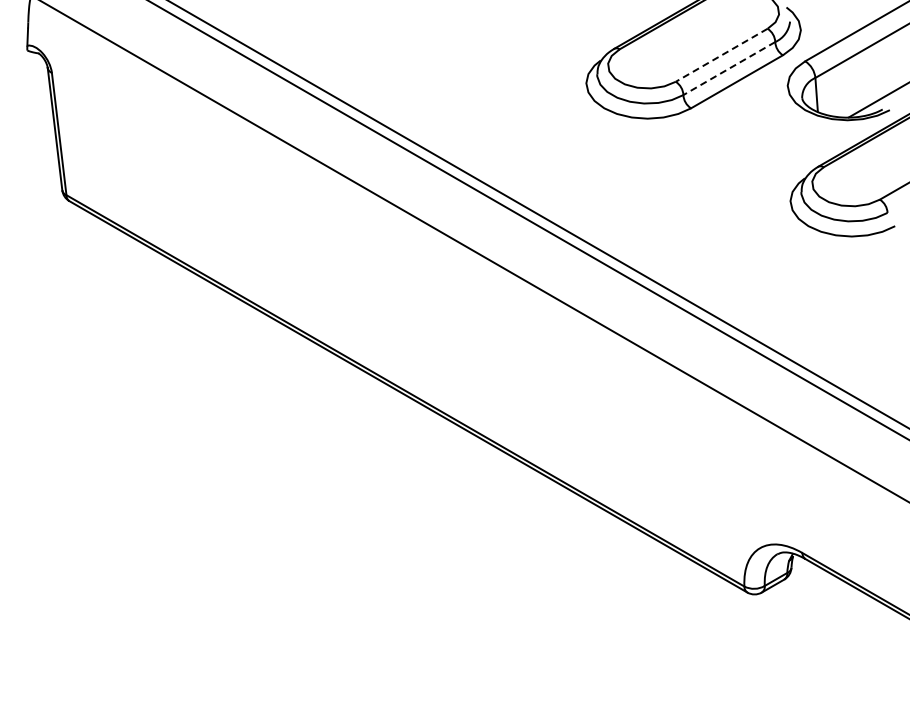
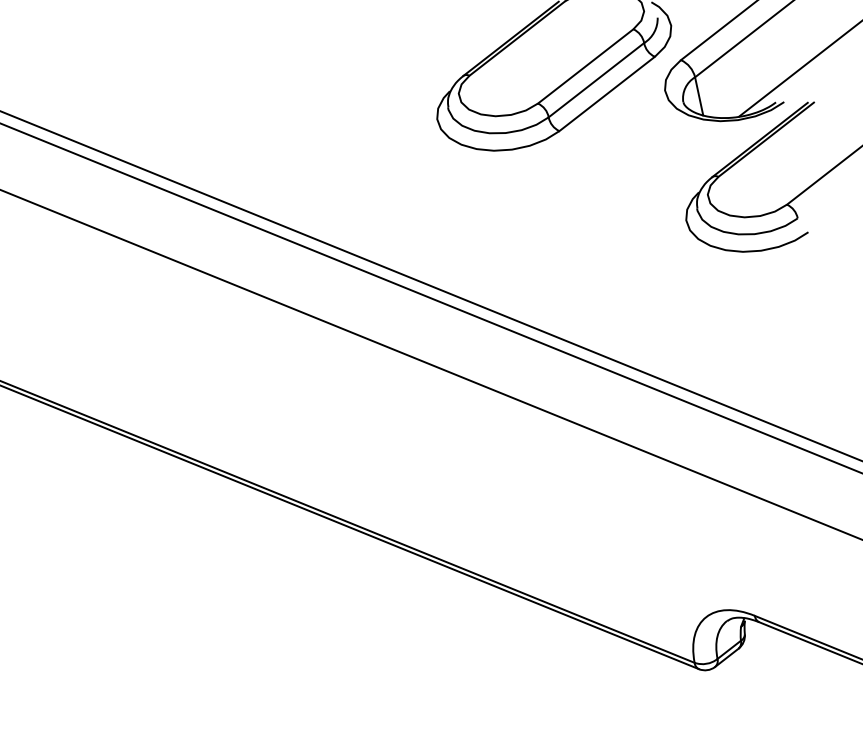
line: (721, 55) -> (585, 66), dashed -> solid
line: (728, 68) -> (595, 80), dashed -> solid

